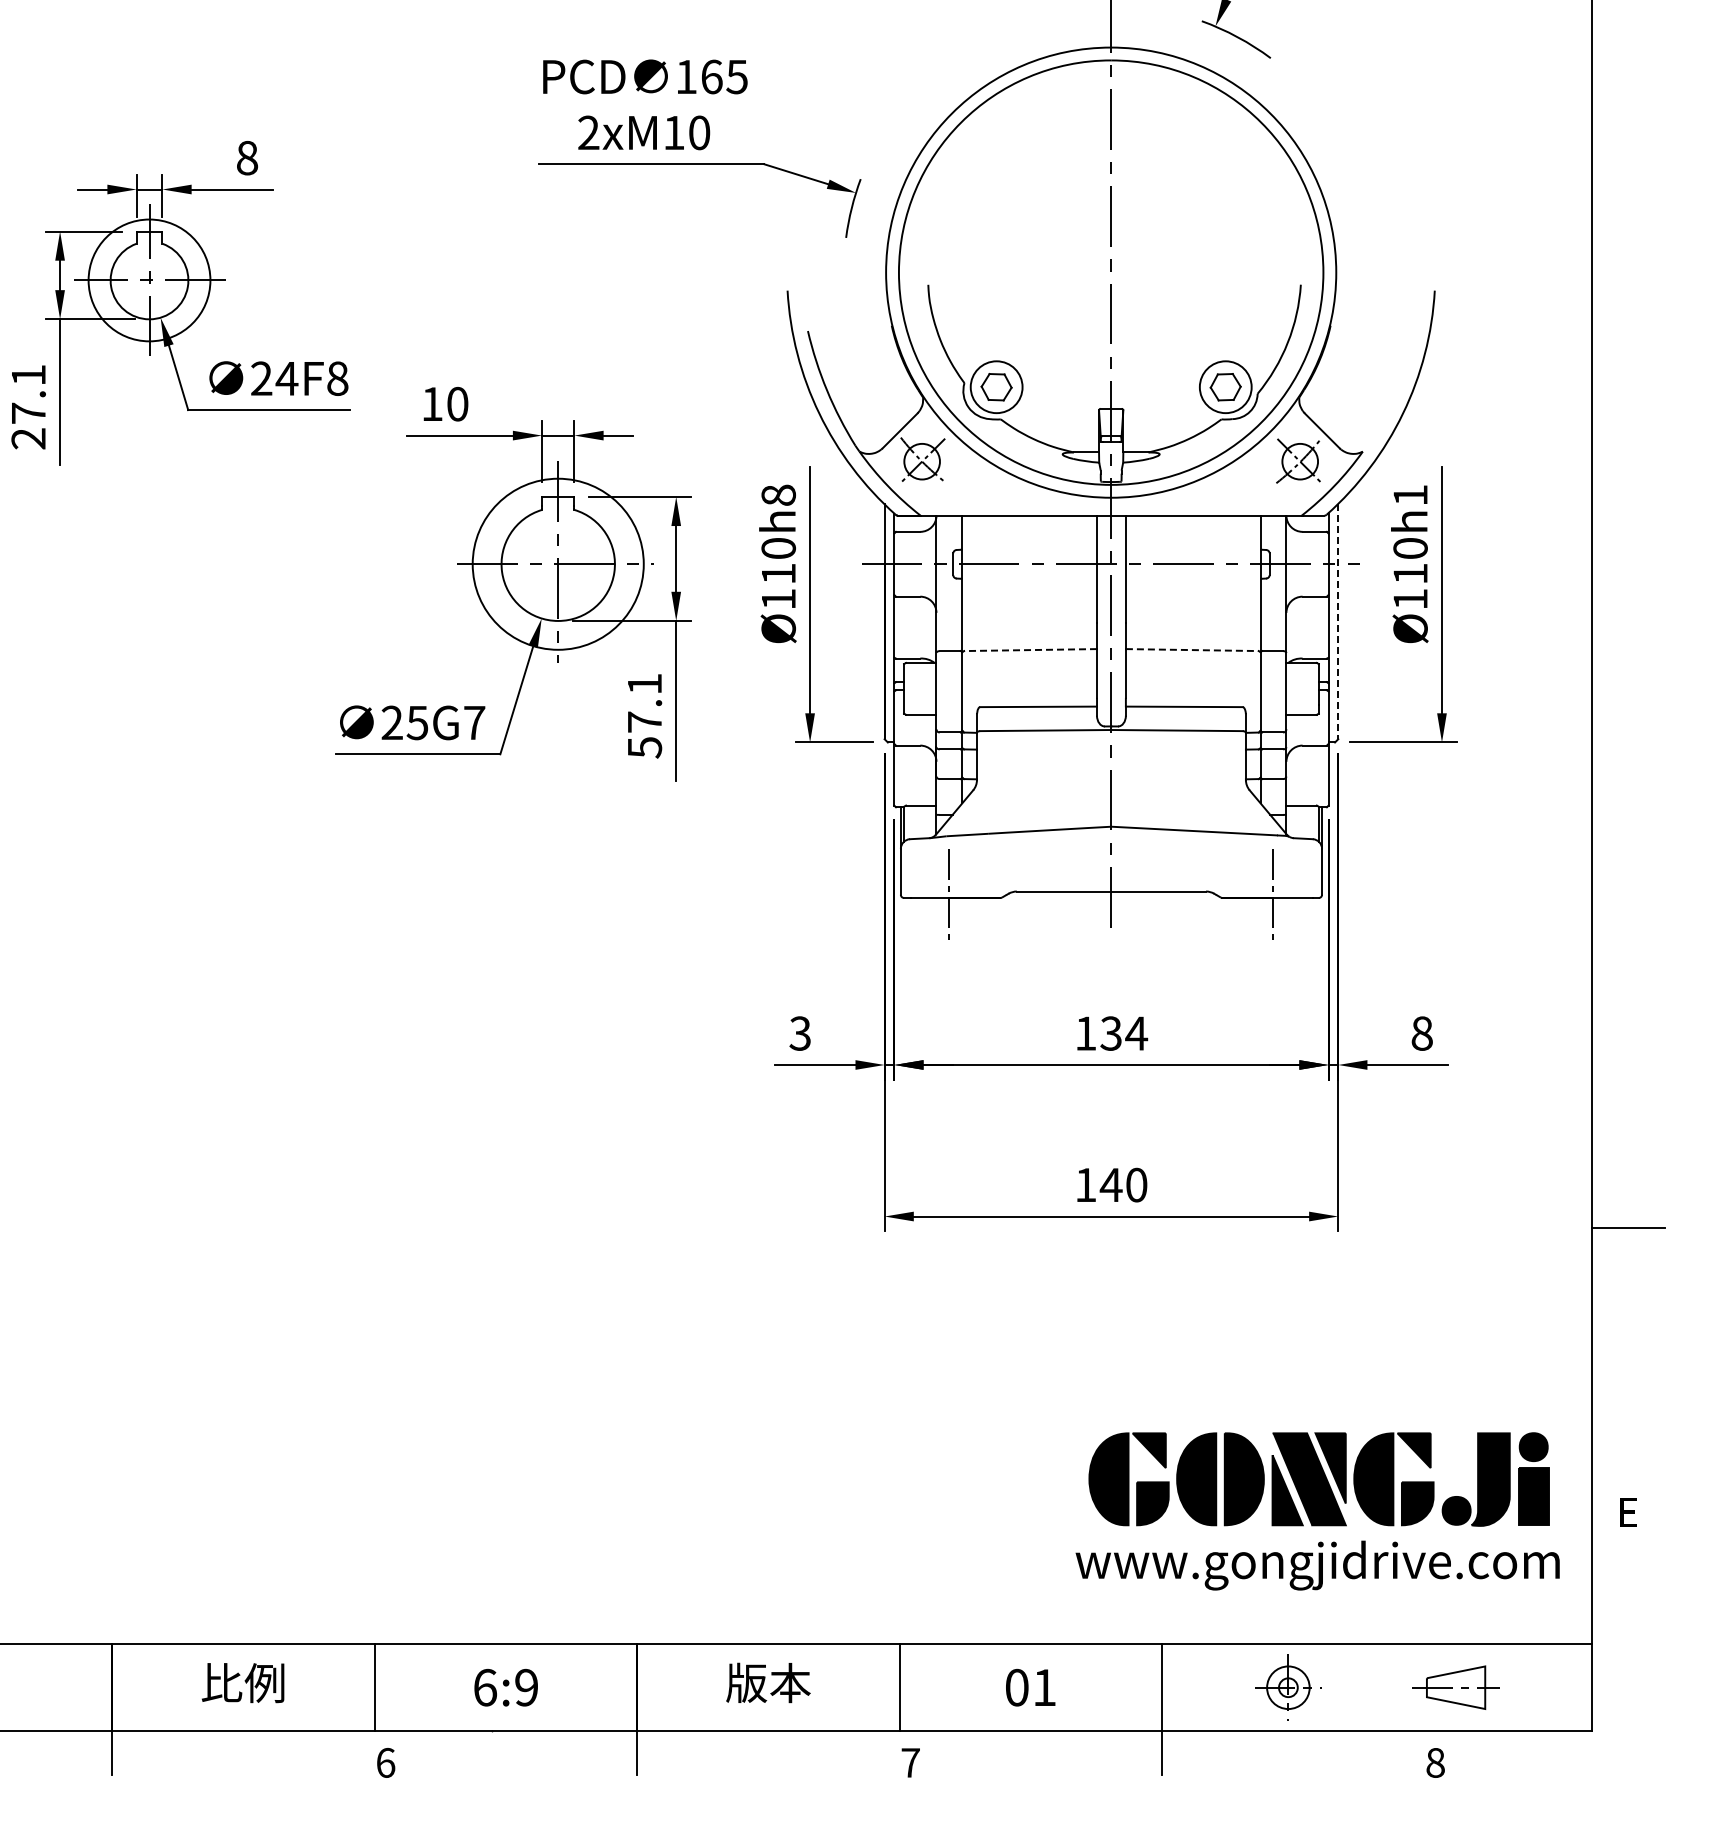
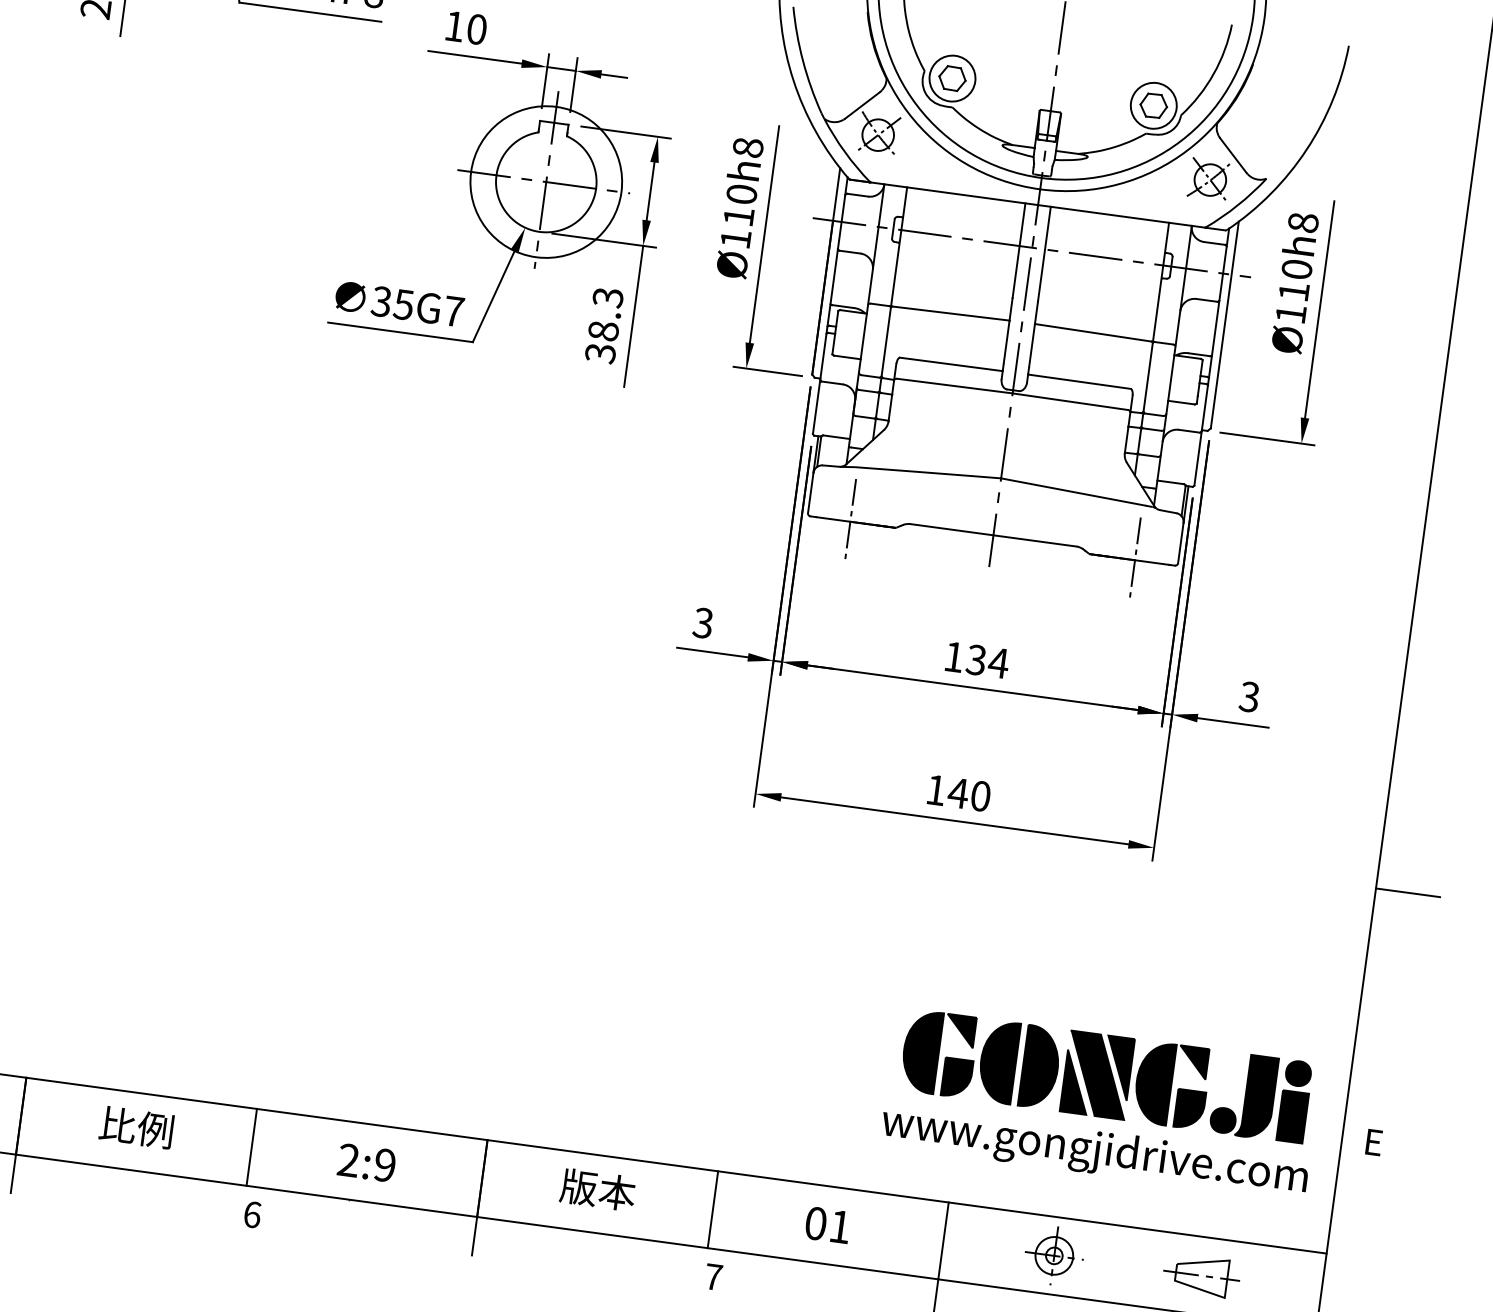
text: (1410, 494) -> (1303, 222), Ø110h1 -> Ø110h8
line: (1338, 621) -> (1225, 325), dashed -> solid
line: (1030, 650) -> (950, 313), dashed -> solid
line: (1192, 650) -> (1093, 333), dashed -> solid
text: (644, 716) -> (603, 326), 57.1 -> 38.3
text: (391, 723) -> (380, 302), 25G7 -> 35G7
text: (1421, 1033) -> (1249, 696), 8 -> 3
text: (485, 1687) -> (348, 1160), 6:9 -> 2:9

